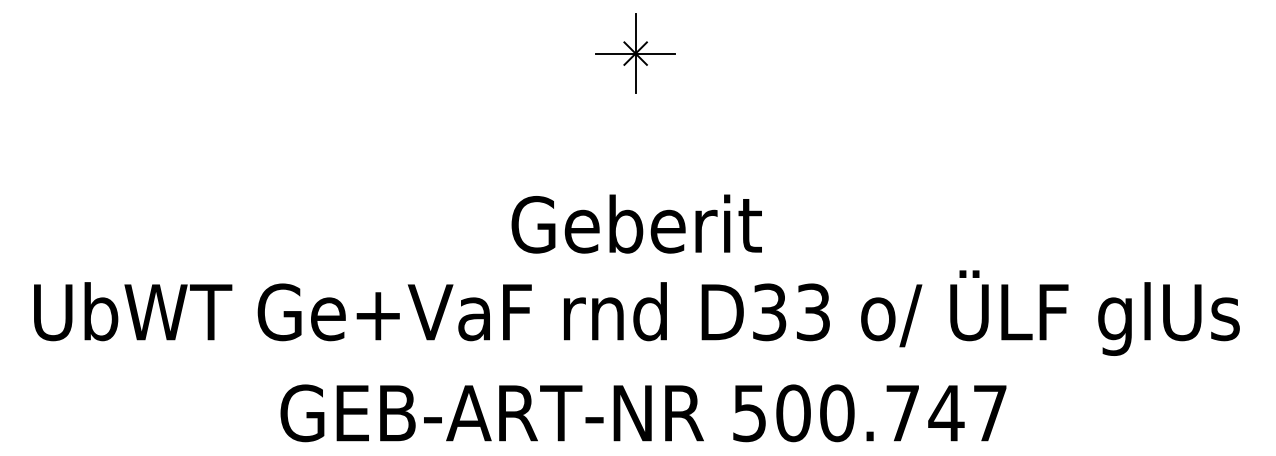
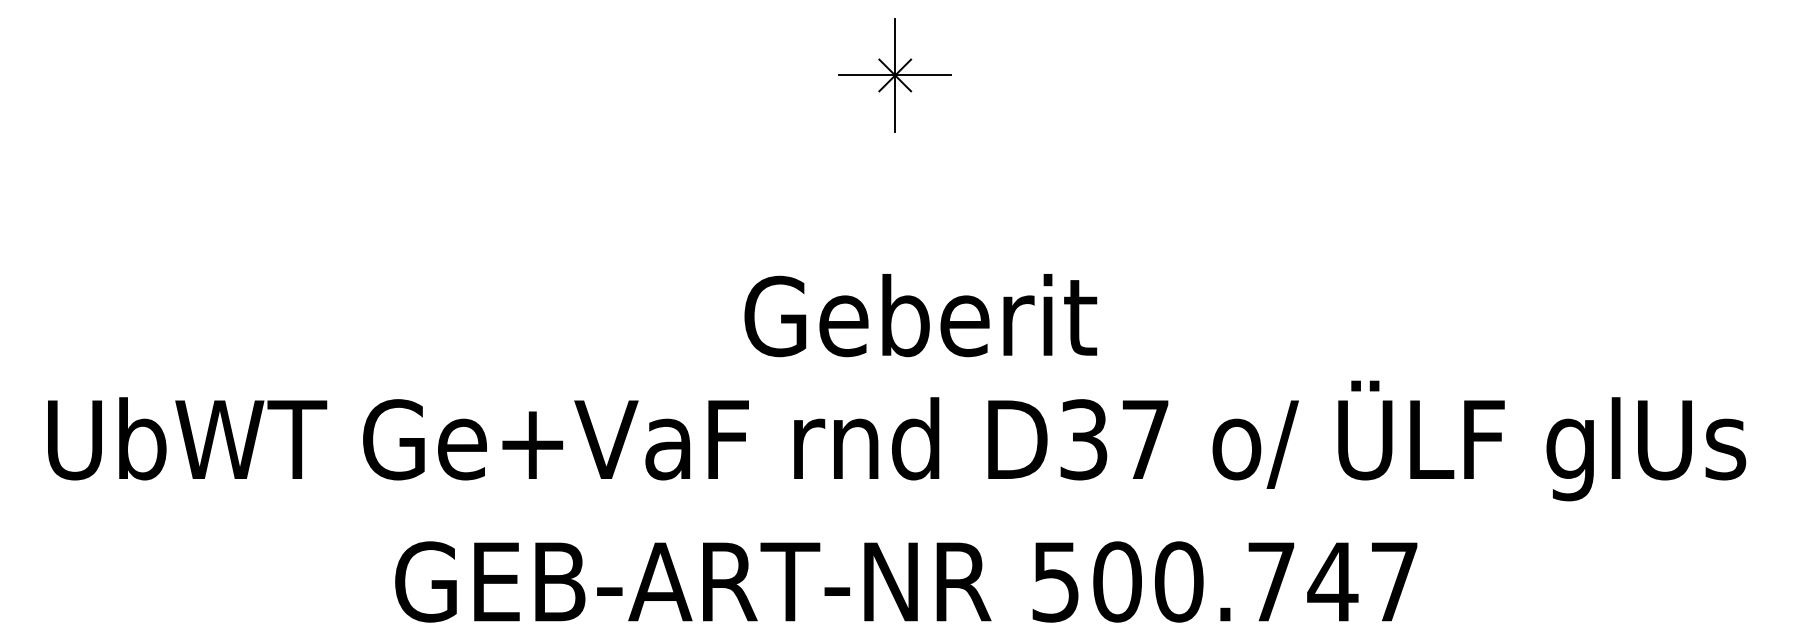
text: (636, 224) -> (920, 315), moved
text: (813, 312) -> (1145, 439), D33 -> D37

